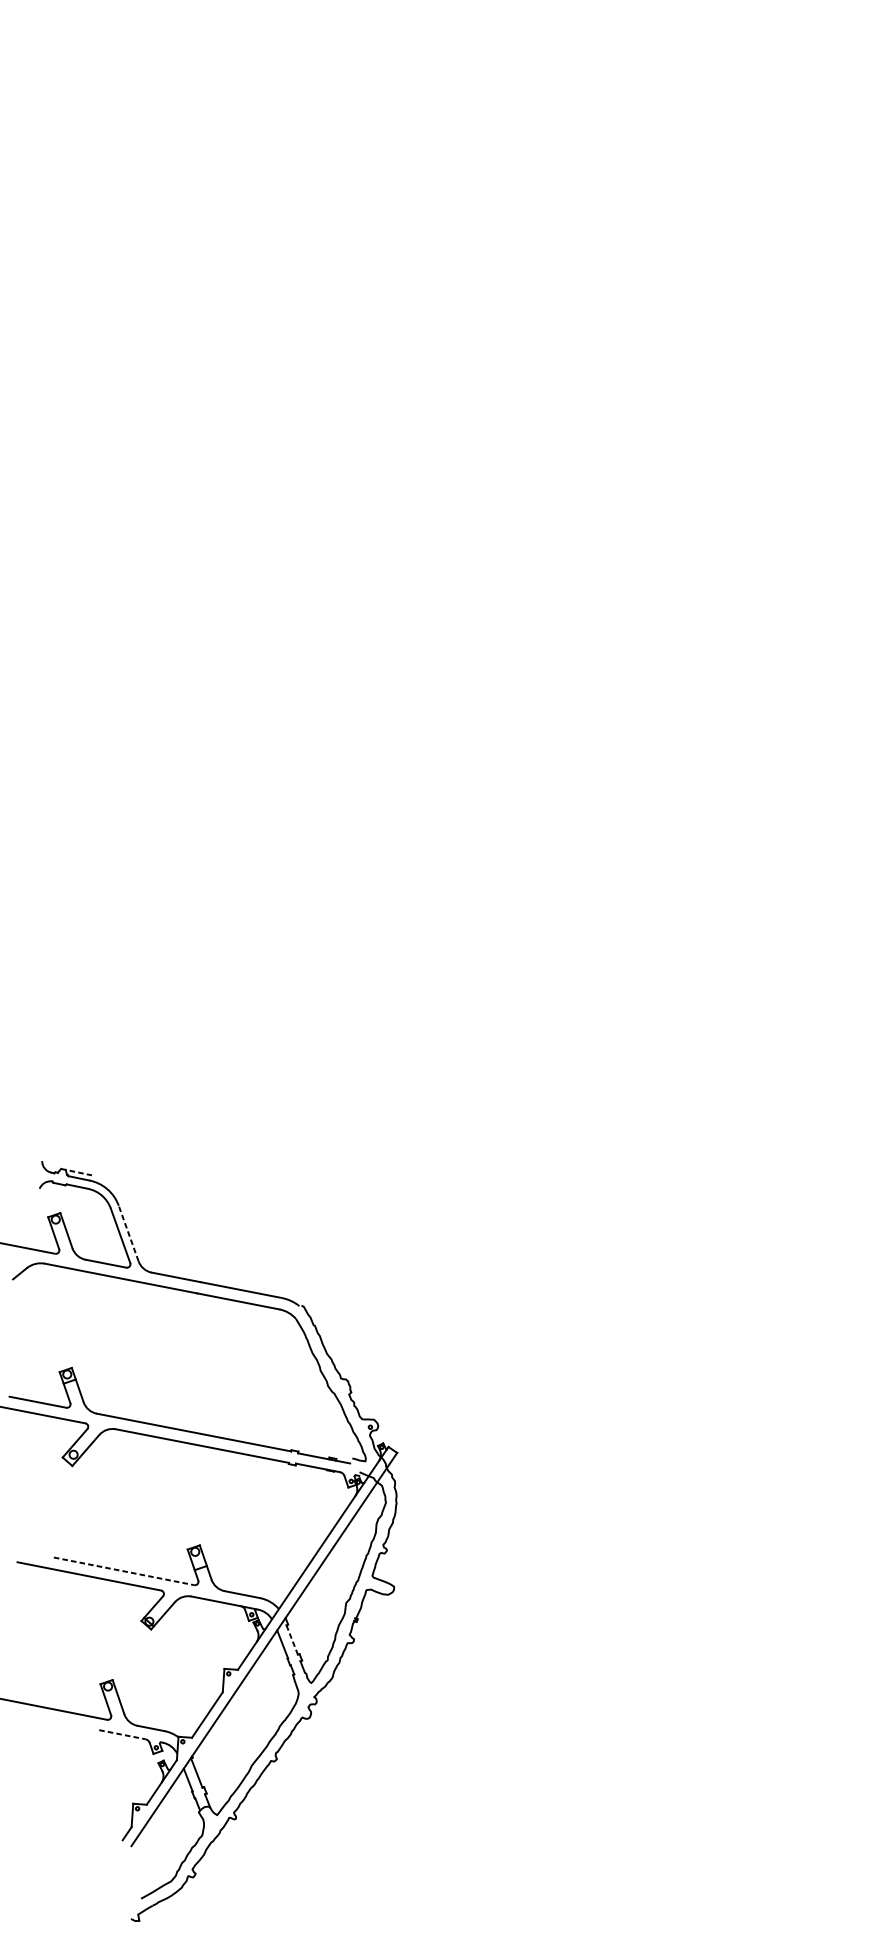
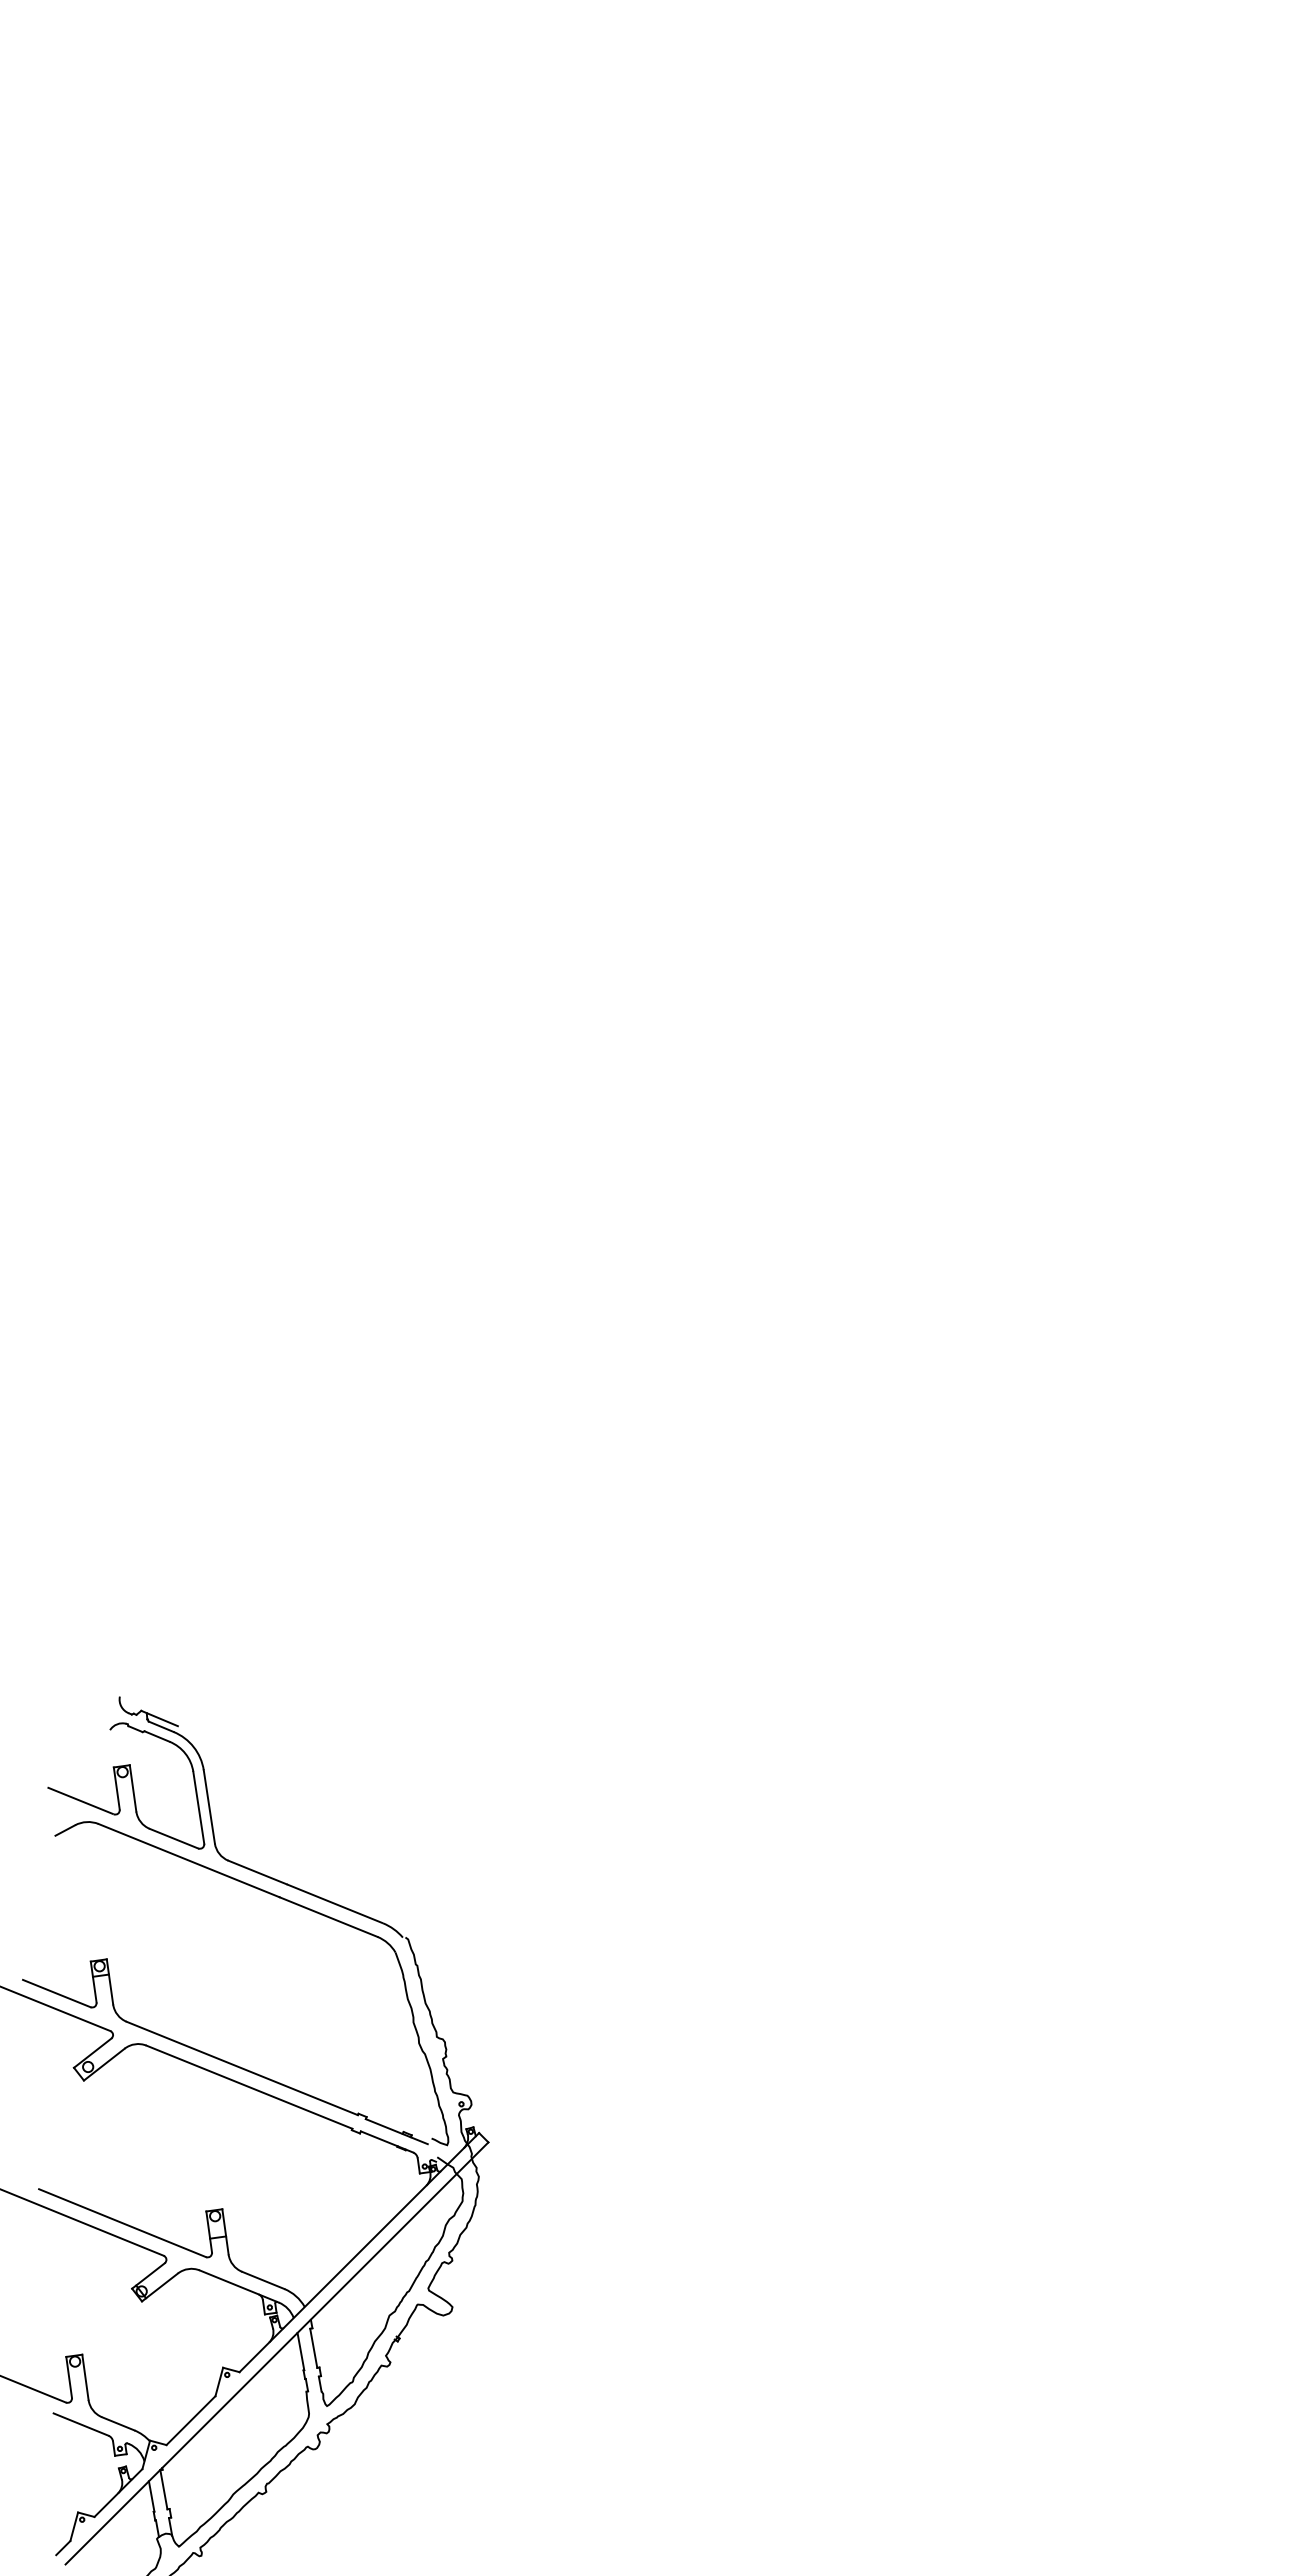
line: (76, 1172) -> (159, 1718), dashed -> solid
line: (128, 1233) -> (209, 1806), dashed -> solid
line: (124, 1571) -> (122, 2223), dashed -> solid
line: (292, 1640) -> (313, 2348), dashed -> solid
line: (122, 1734) -> (81, 2424), dashed -> solid

